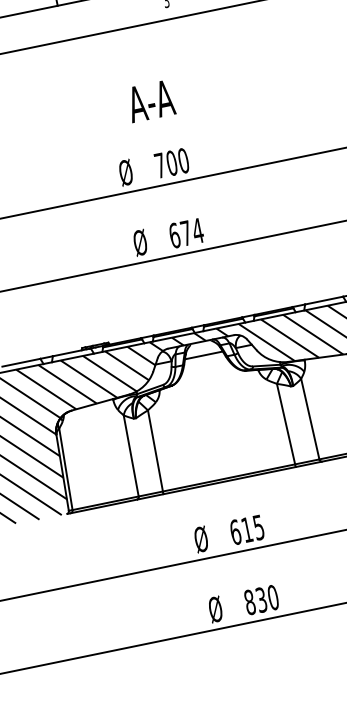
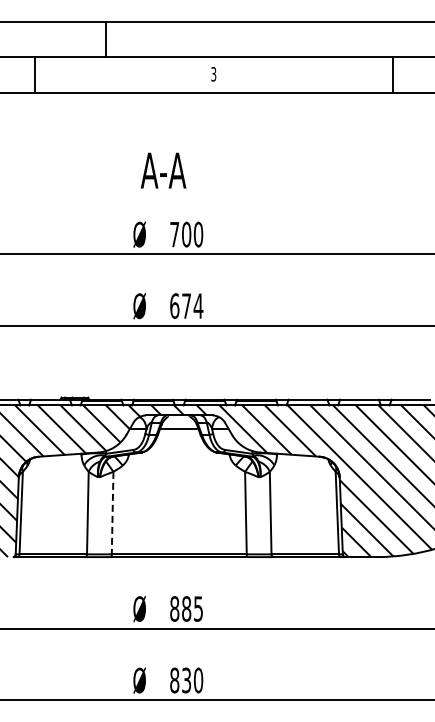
text: (150, 101) -> (163, 170), moved
line: (155, 451) -> (112, 513), solid -> dashed
text: (241, 530) -> (180, 608), 615 -> 885

